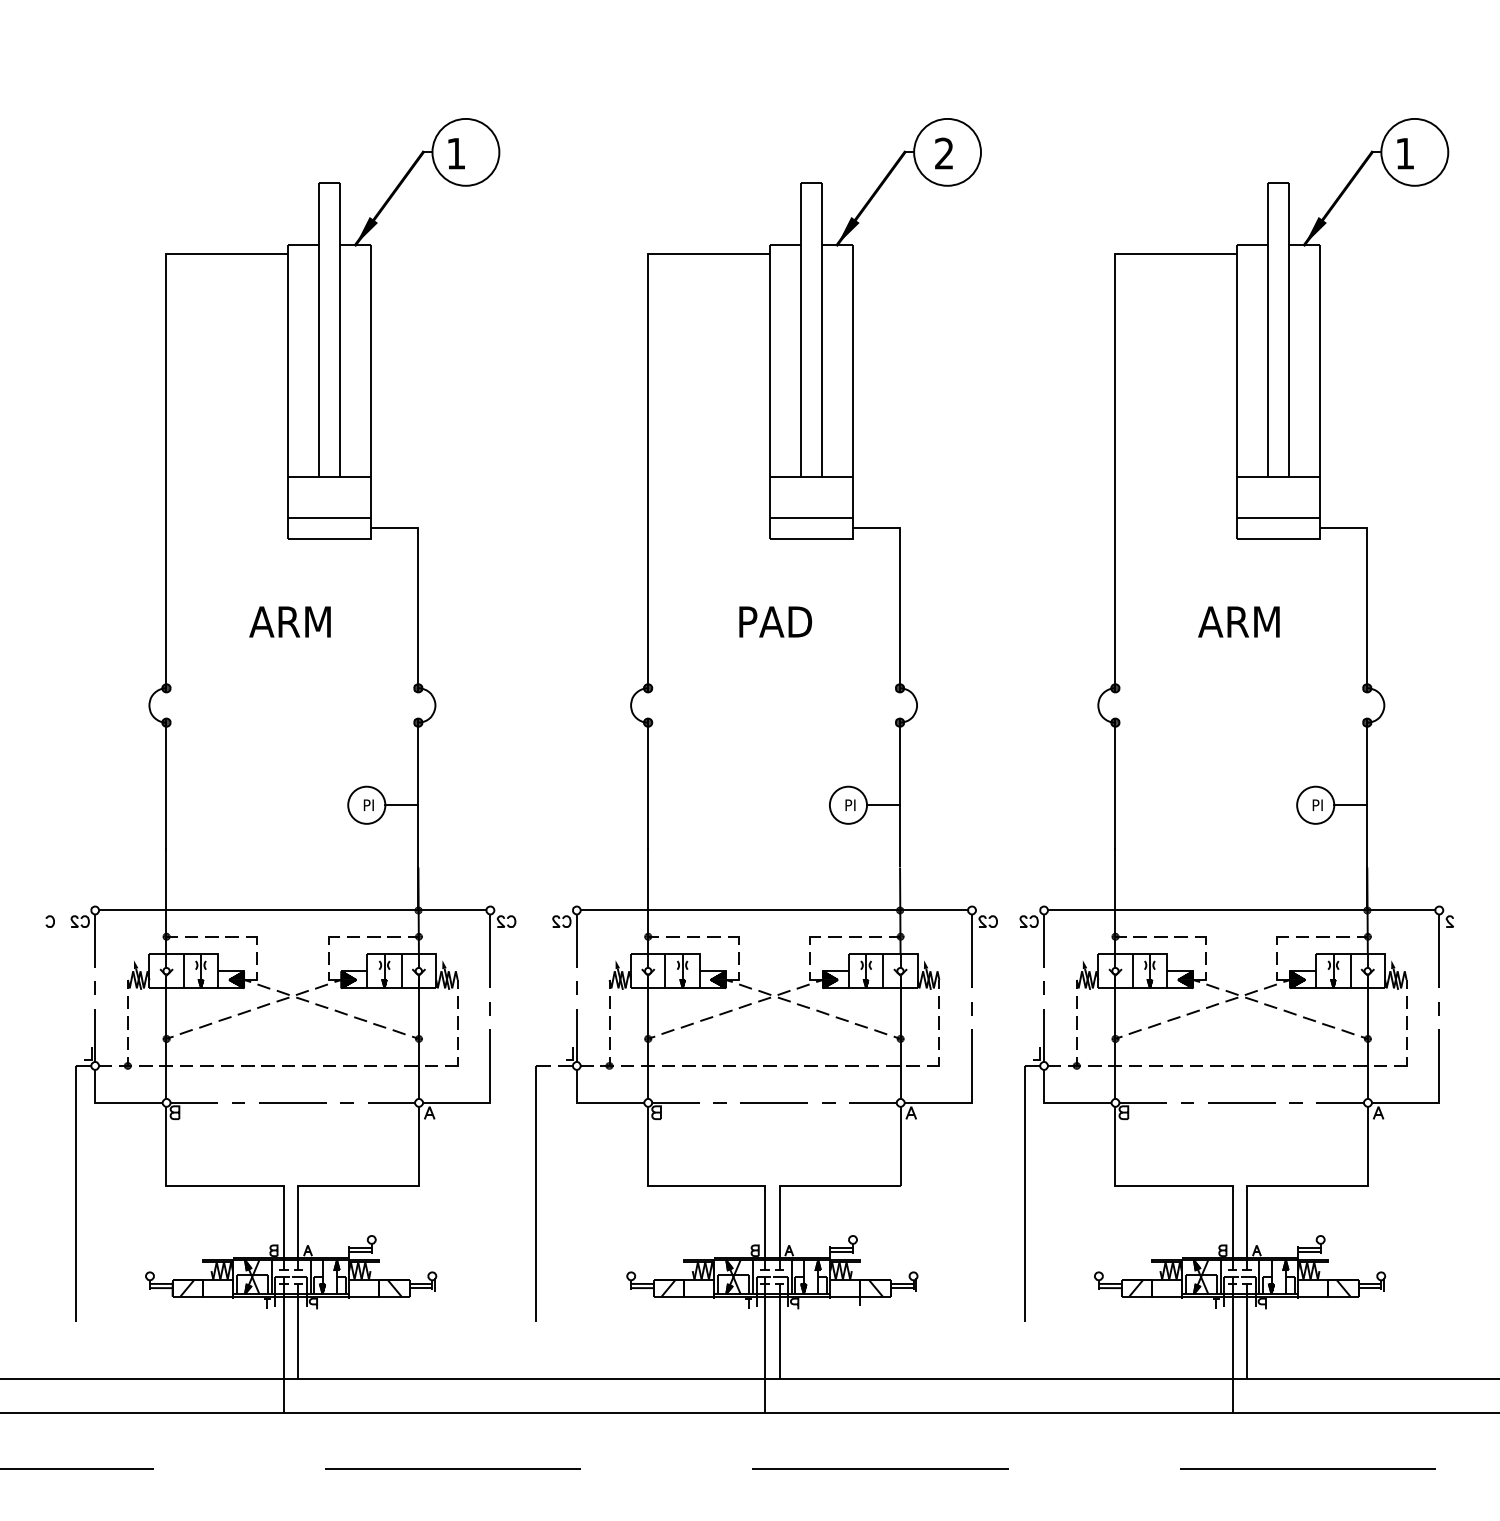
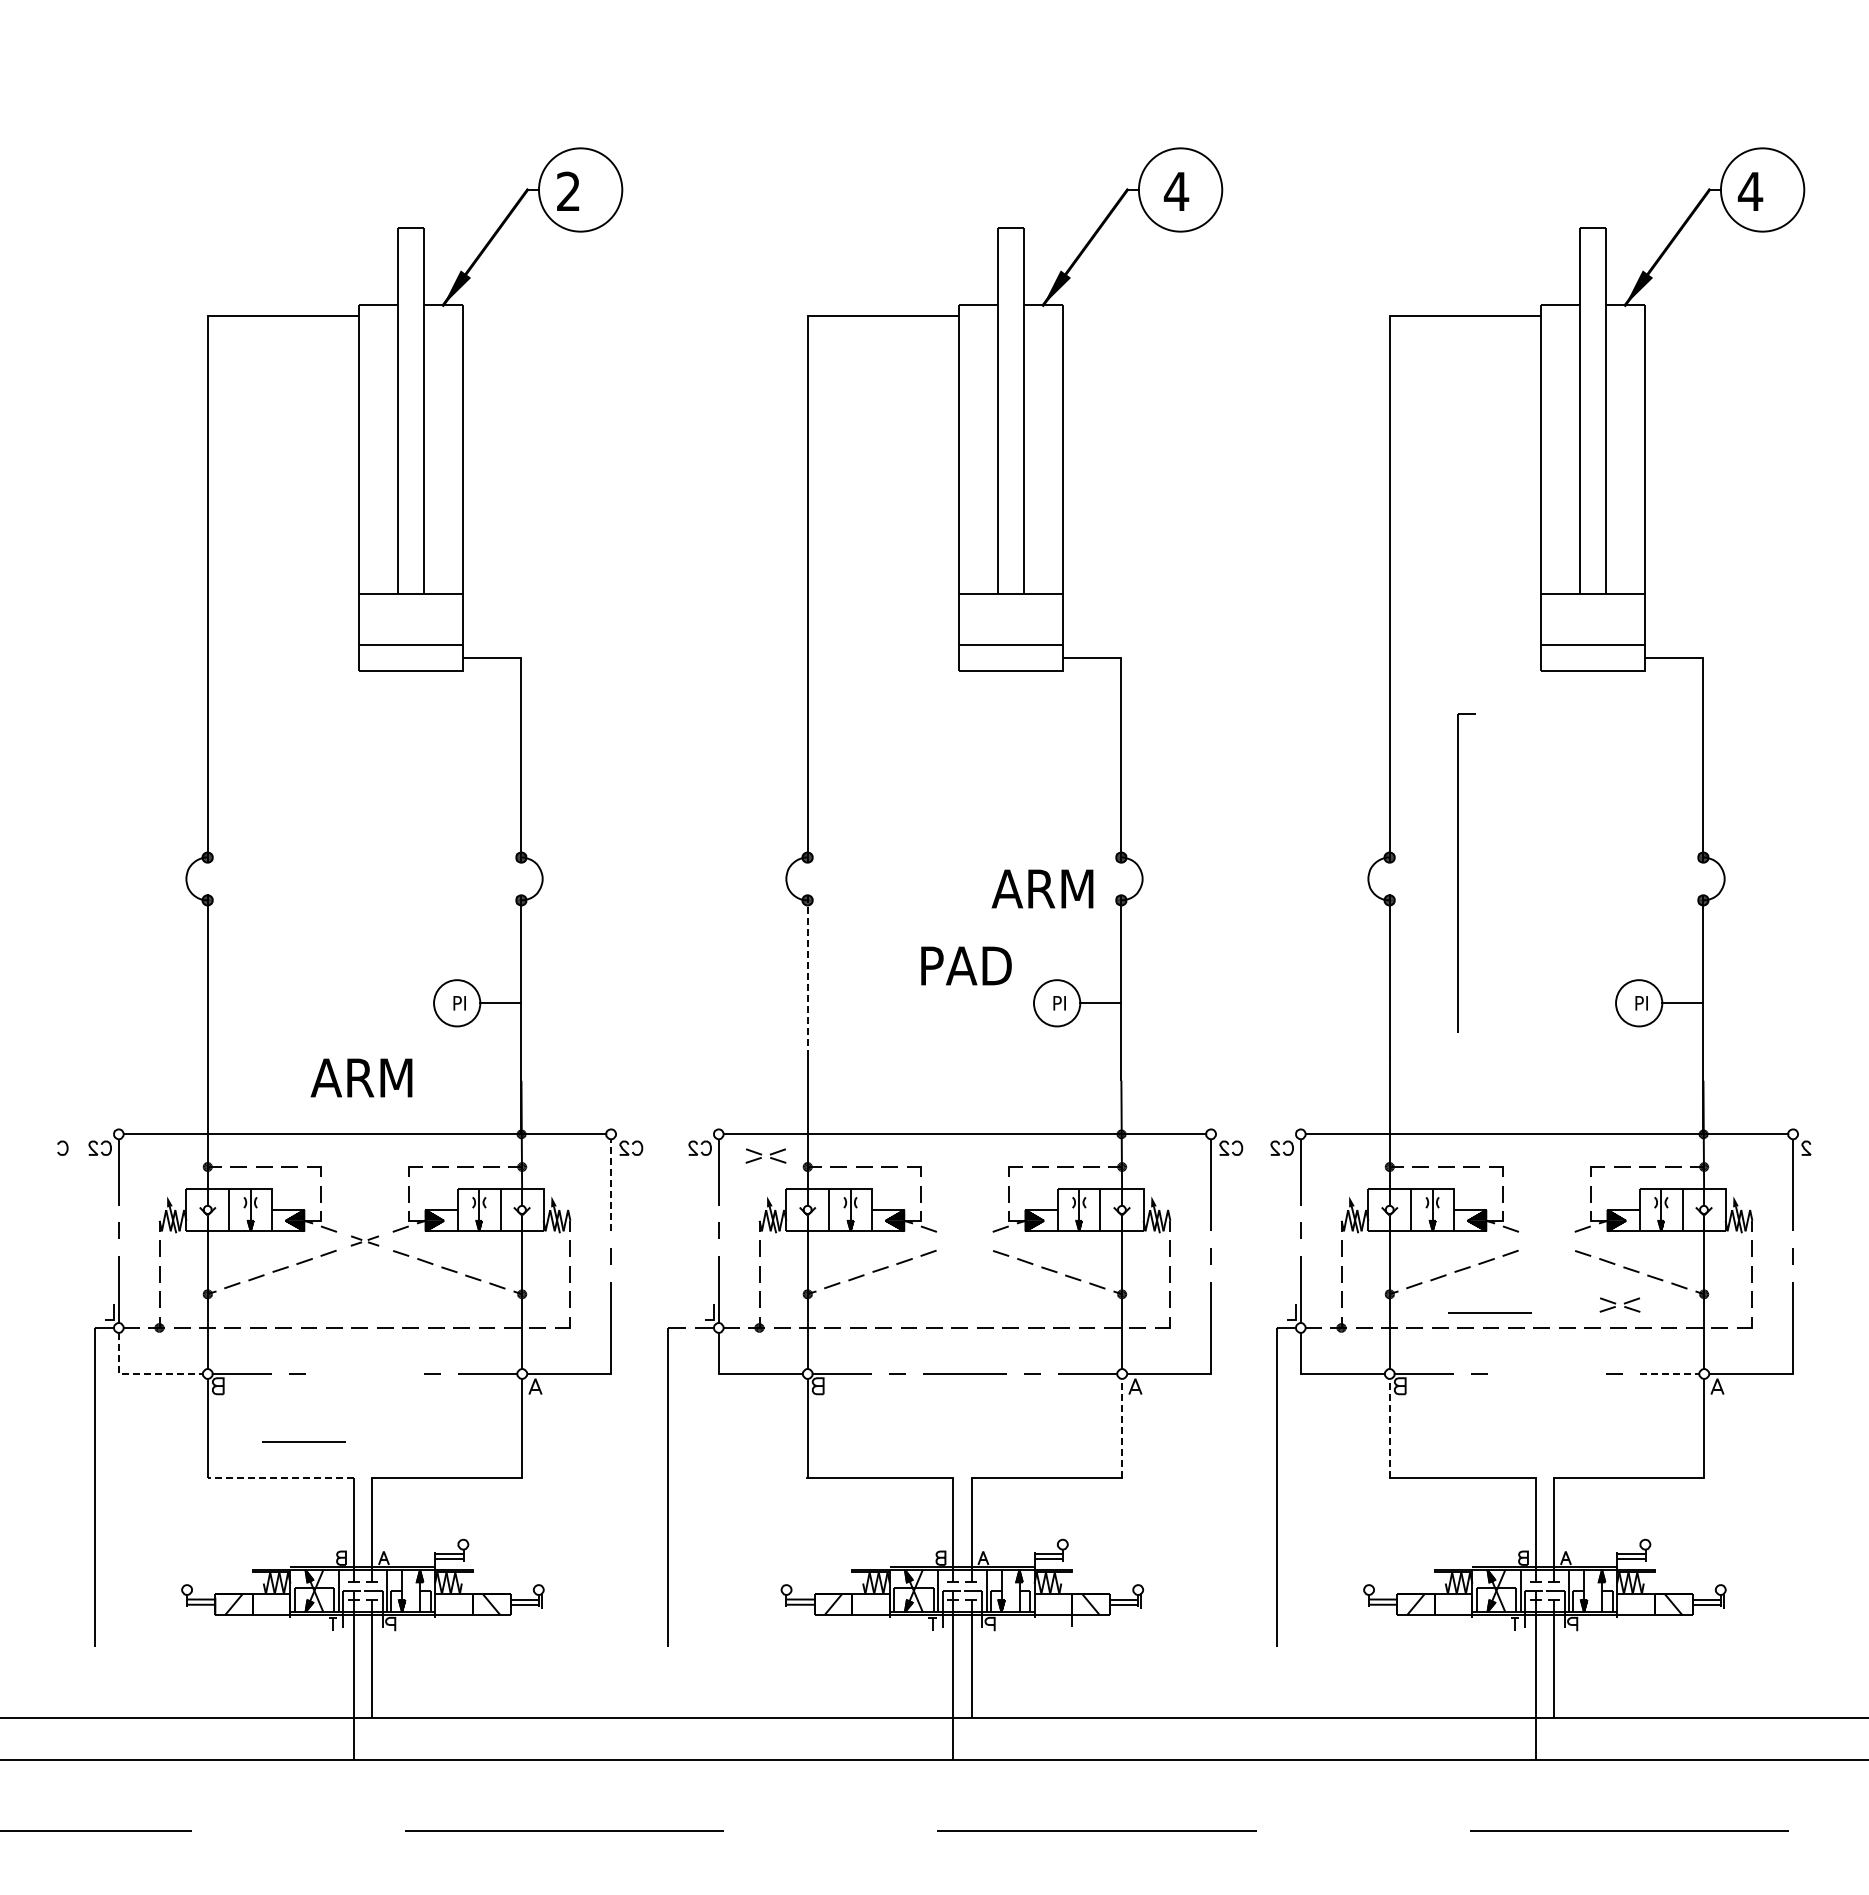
text: (456, 152) -> (568, 190), 1 -> 2
text: (944, 152) -> (1176, 190), 2 -> 4
text: (1405, 153) -> (1750, 191), 1 -> 4
text: (289, 621) -> (361, 1077), moved
text: (775, 621) -> (966, 965), moved
text: (1238, 621) -> (1042, 888), moved
part: (1170, 700) -> (1458, 872), added
line: (648, 783) -> (807, 976), solid -> dashed
line: (490, 951) -> (611, 1185), solid -> dashed
part: (292, 995) -> (364, 1240), size x0.7
part: (774, 995) -> (765, 1155), moved
part: (1241, 995) -> (1619, 1304), moved
line: (111, 1102) -> (139, 1373), solid -> dashed
line: (292, 1102) -> (303, 1441), moved
line: (1241, 1102) -> (1489, 1312), moved
line: (1340, 1102) -> (1669, 1373), solid -> dashed
line: (900, 1145) -> (1122, 1427), solid -> dashed
line: (1115, 1145) -> (1389, 1427), solid -> dashed
line: (224, 1185) -> (280, 1477), solid -> dashed

